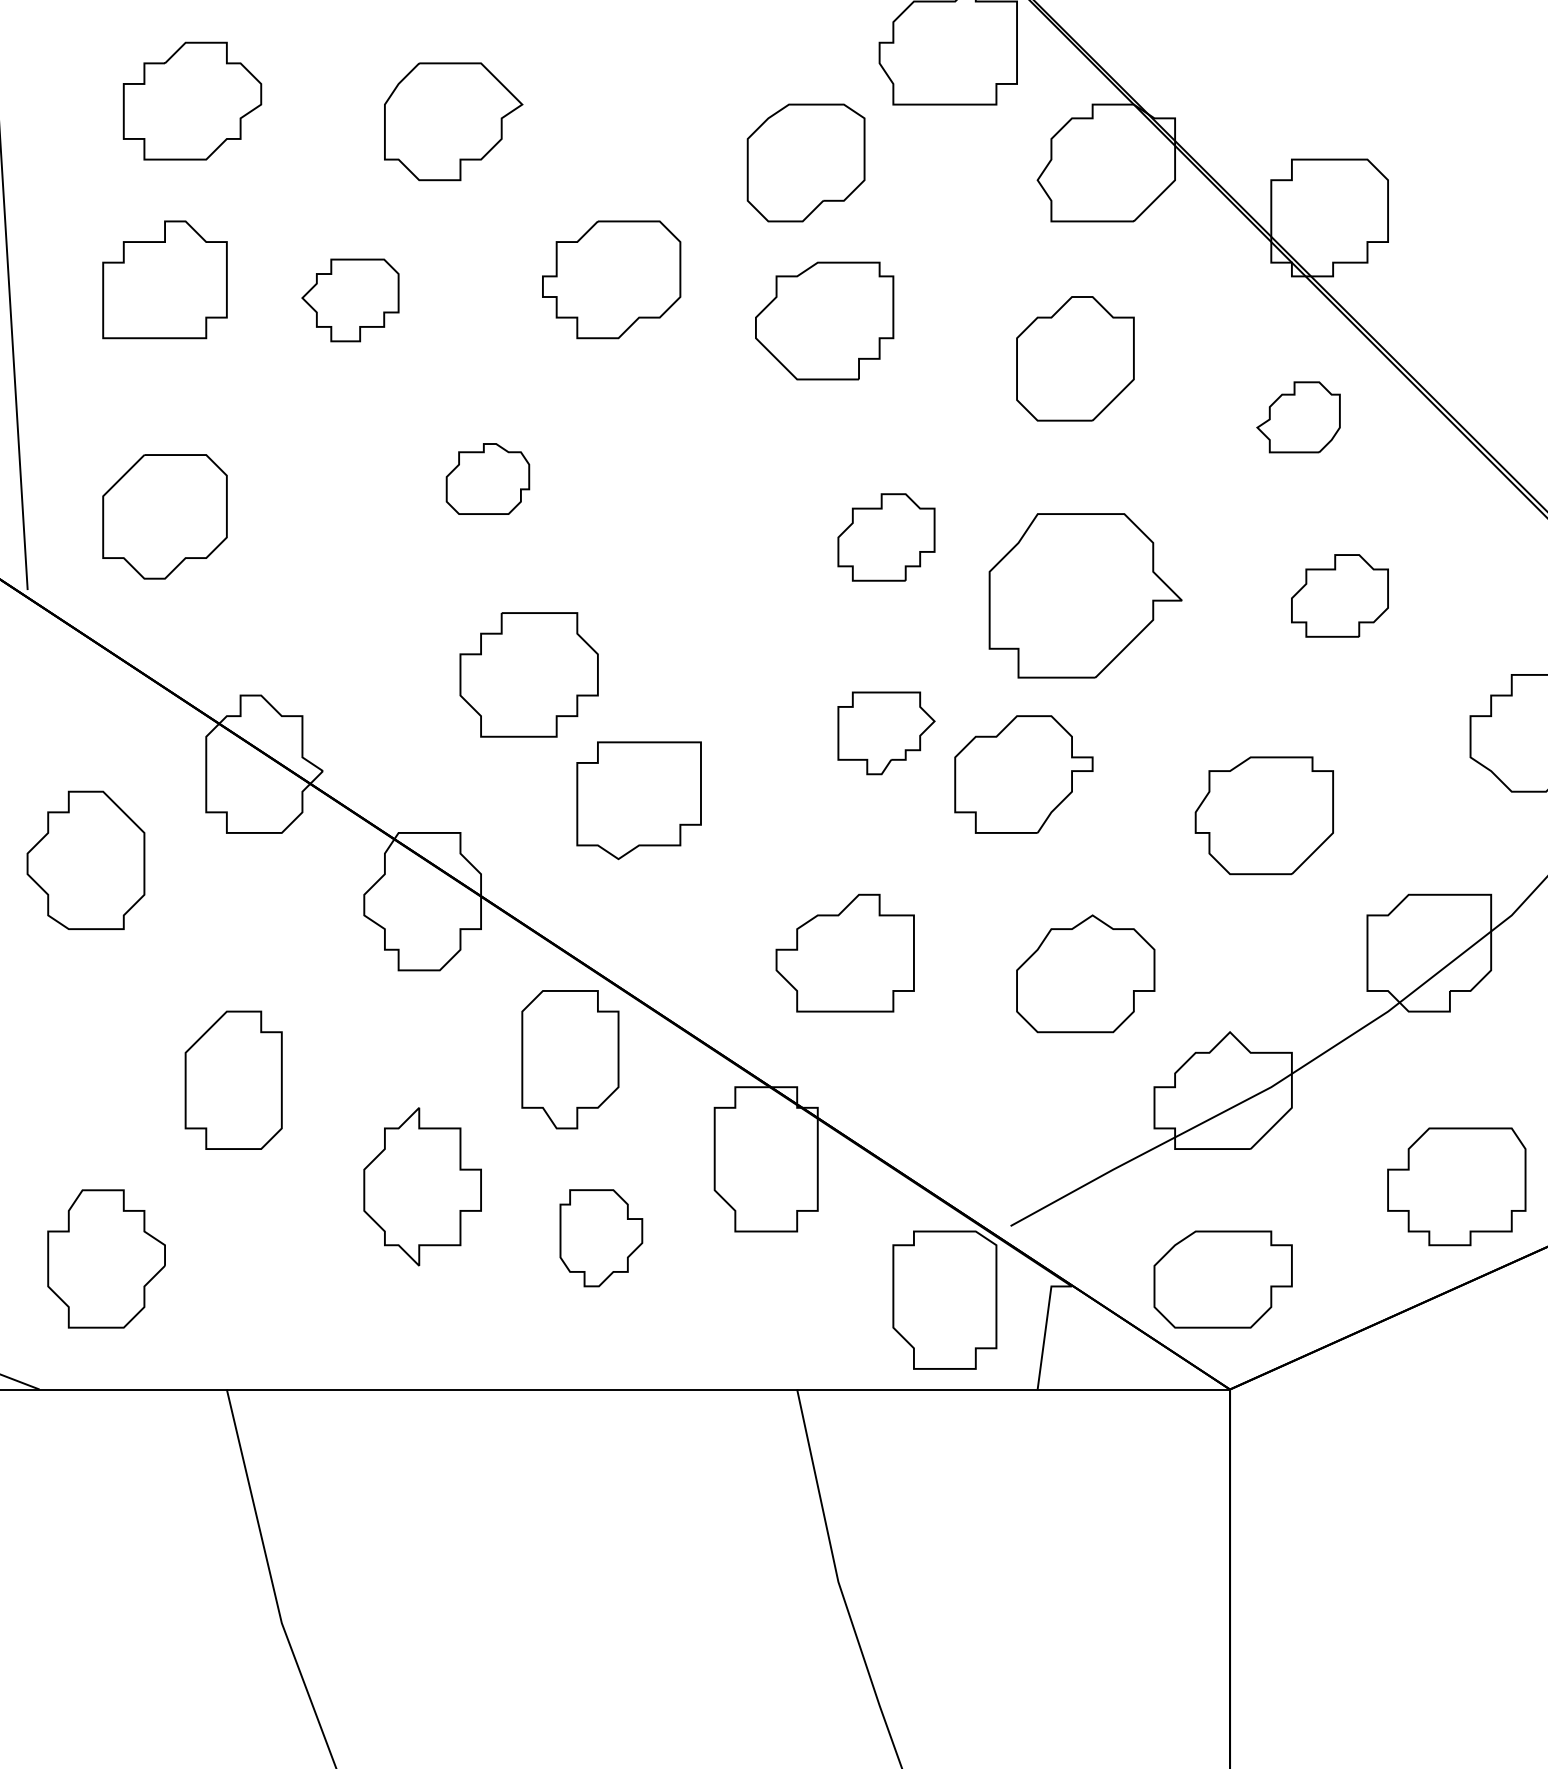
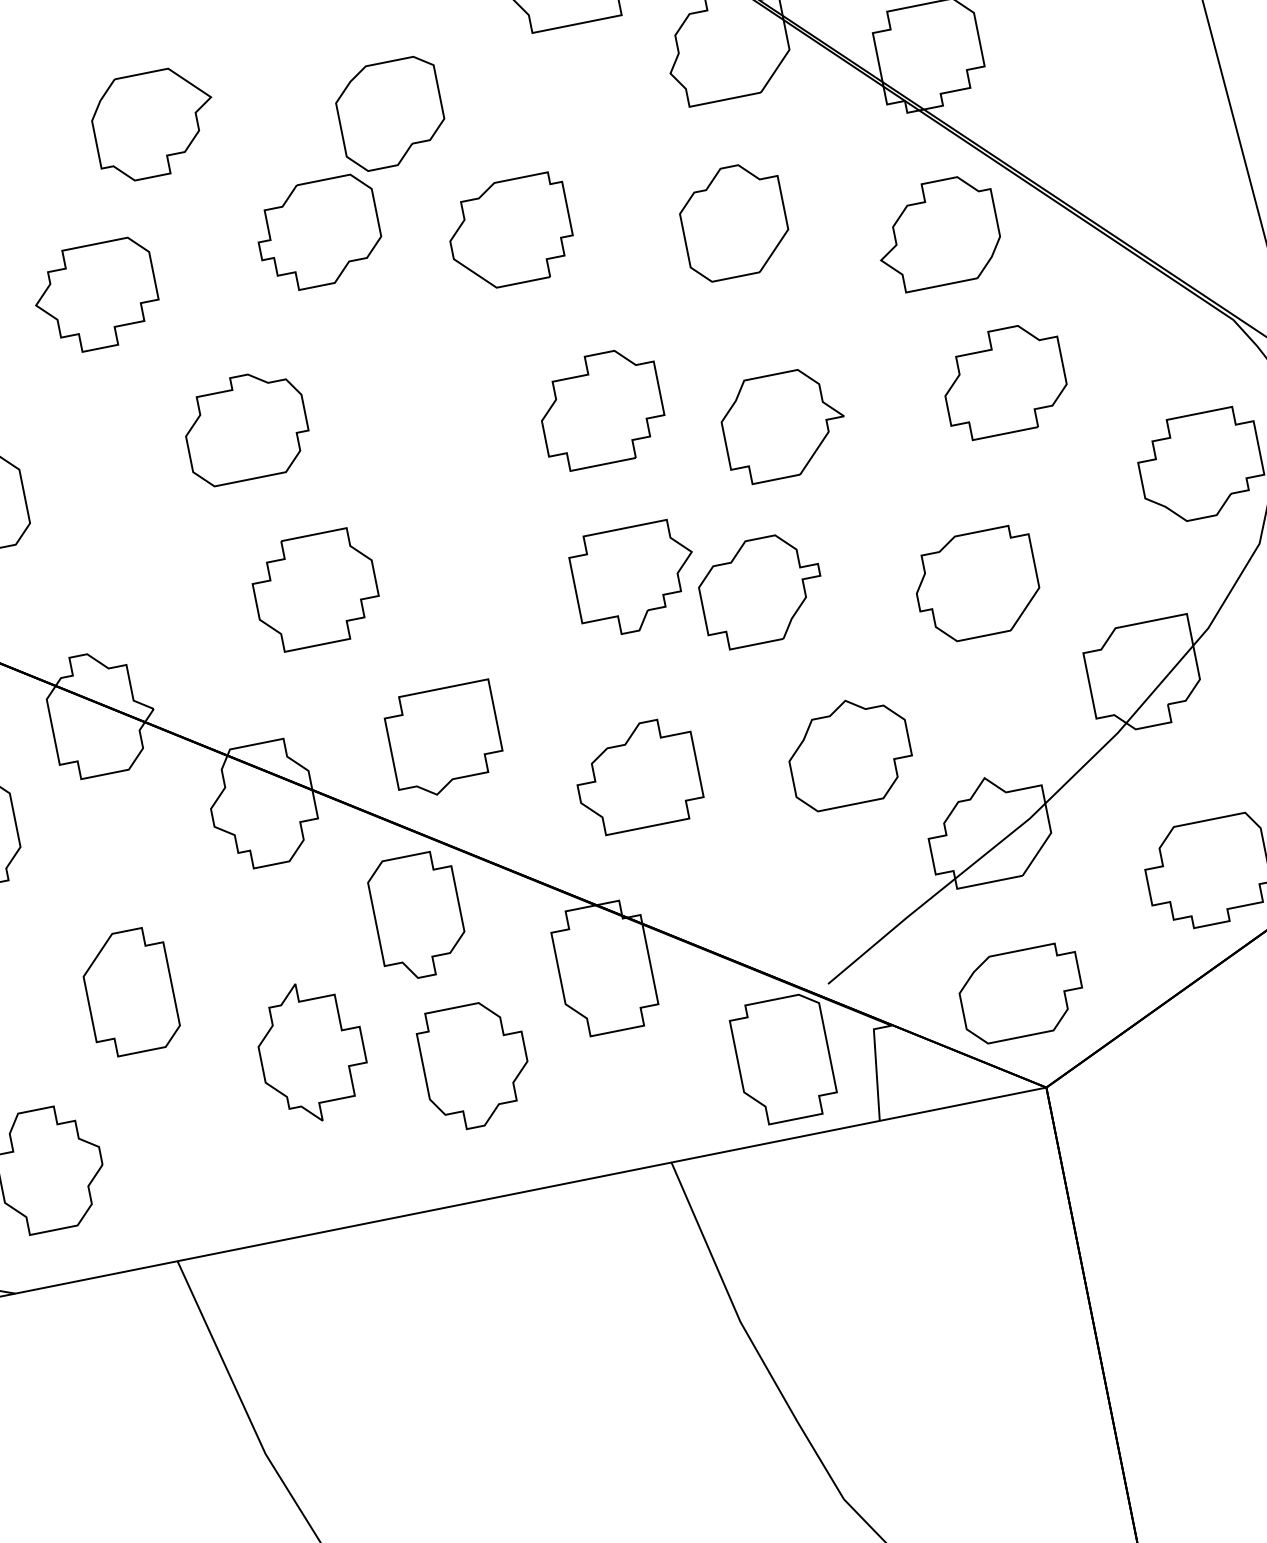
part: (805, 162) -> (390, 113), moved
part: (350, 300) -> (96, 296), size x1.43
part: (1298, 417) -> (937, 233), size x1.67
part: (487, 478) -> (245, 427), size x1.67
part: (886, 537) -> (601, 409), size x1.43
part: (1085, 595) -> (783, 424), size x0.71
part: (1339, 595) -> (1003, 380), size x1.43
part: (886, 733) -> (635, 578), size x1.43
part: (638, 800) -> (444, 740), moved
part: (601, 1237) -> (475, 1064), size x1.43

